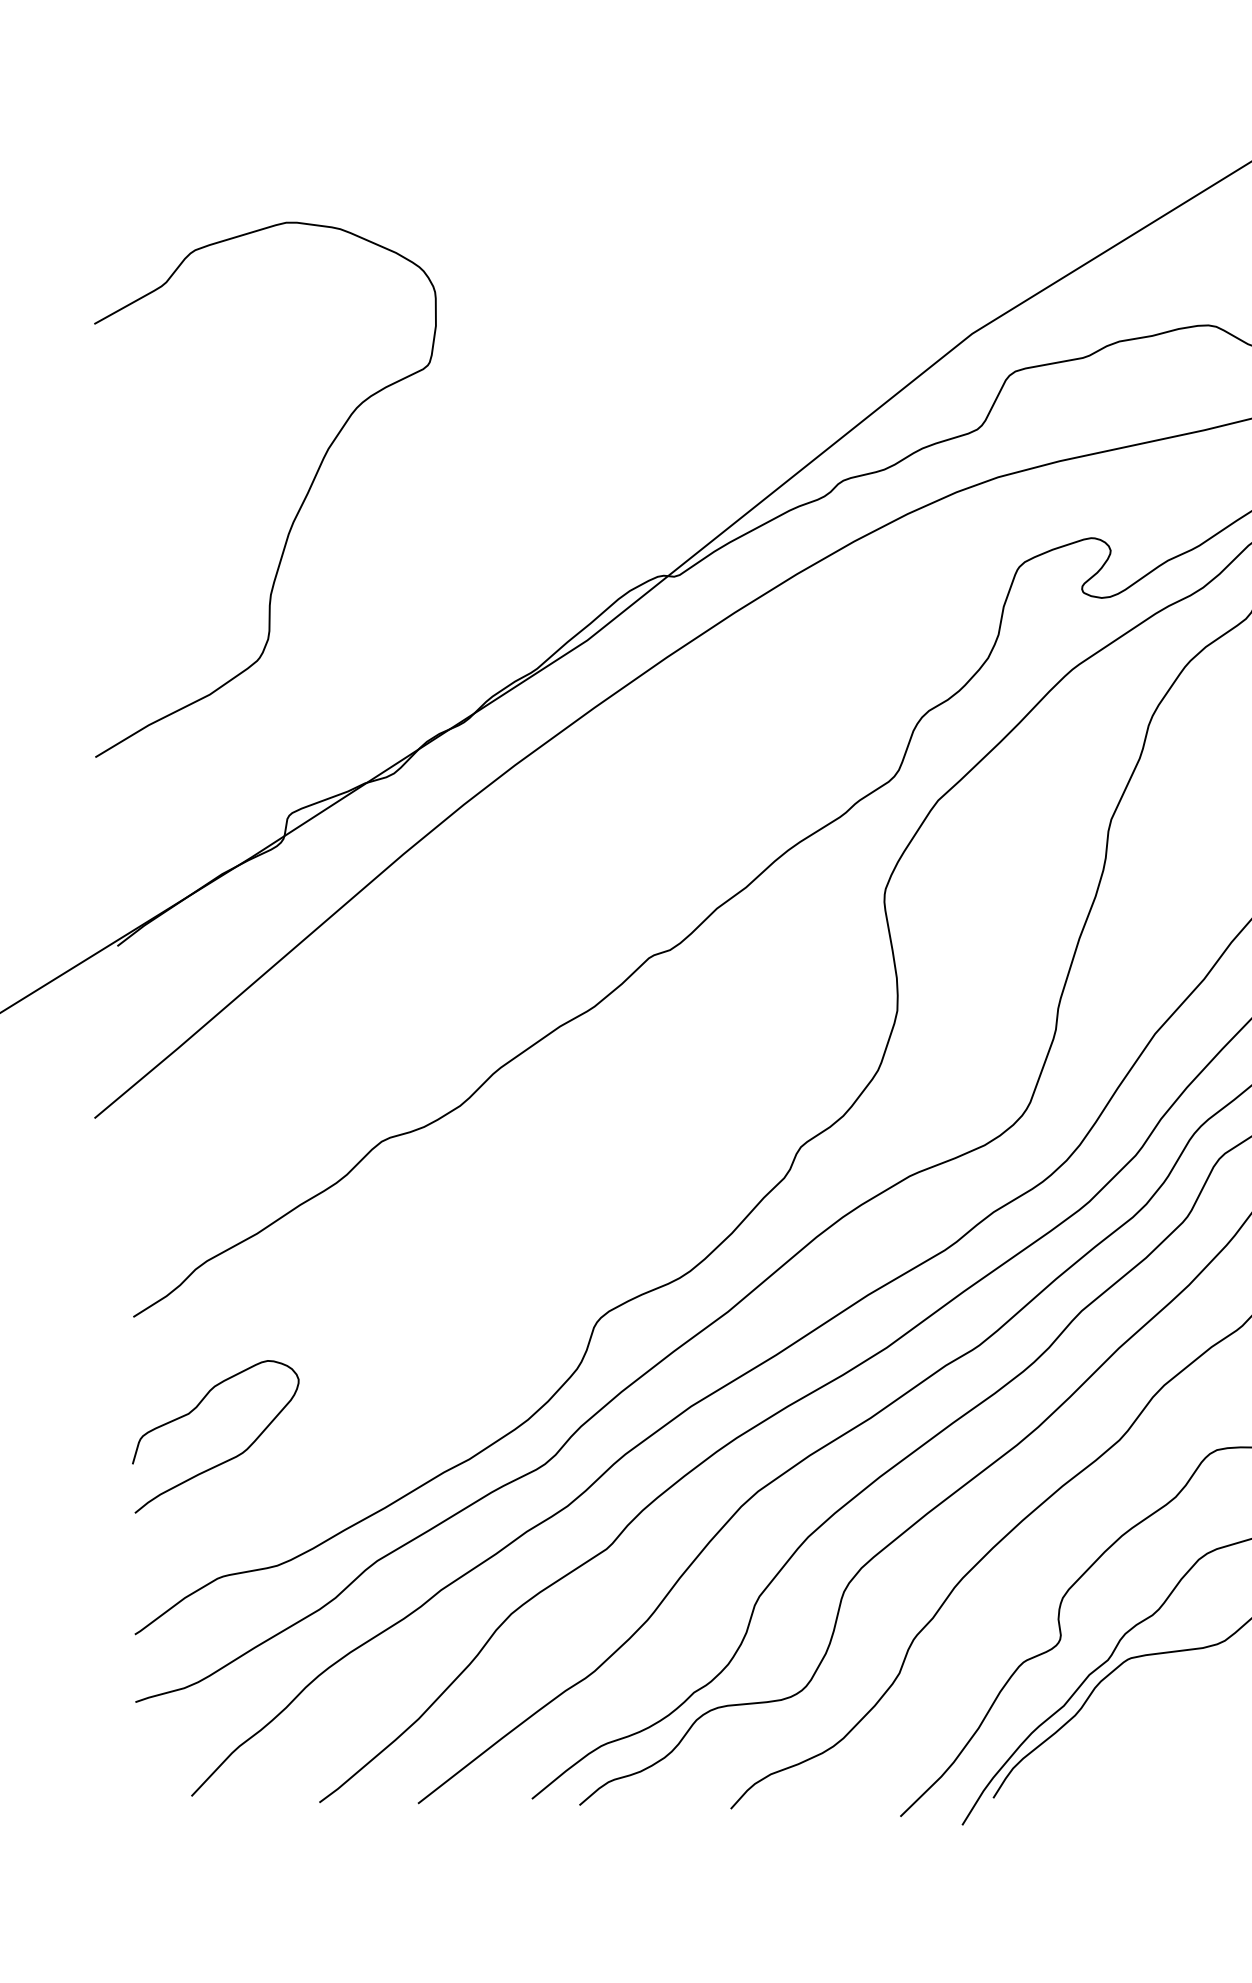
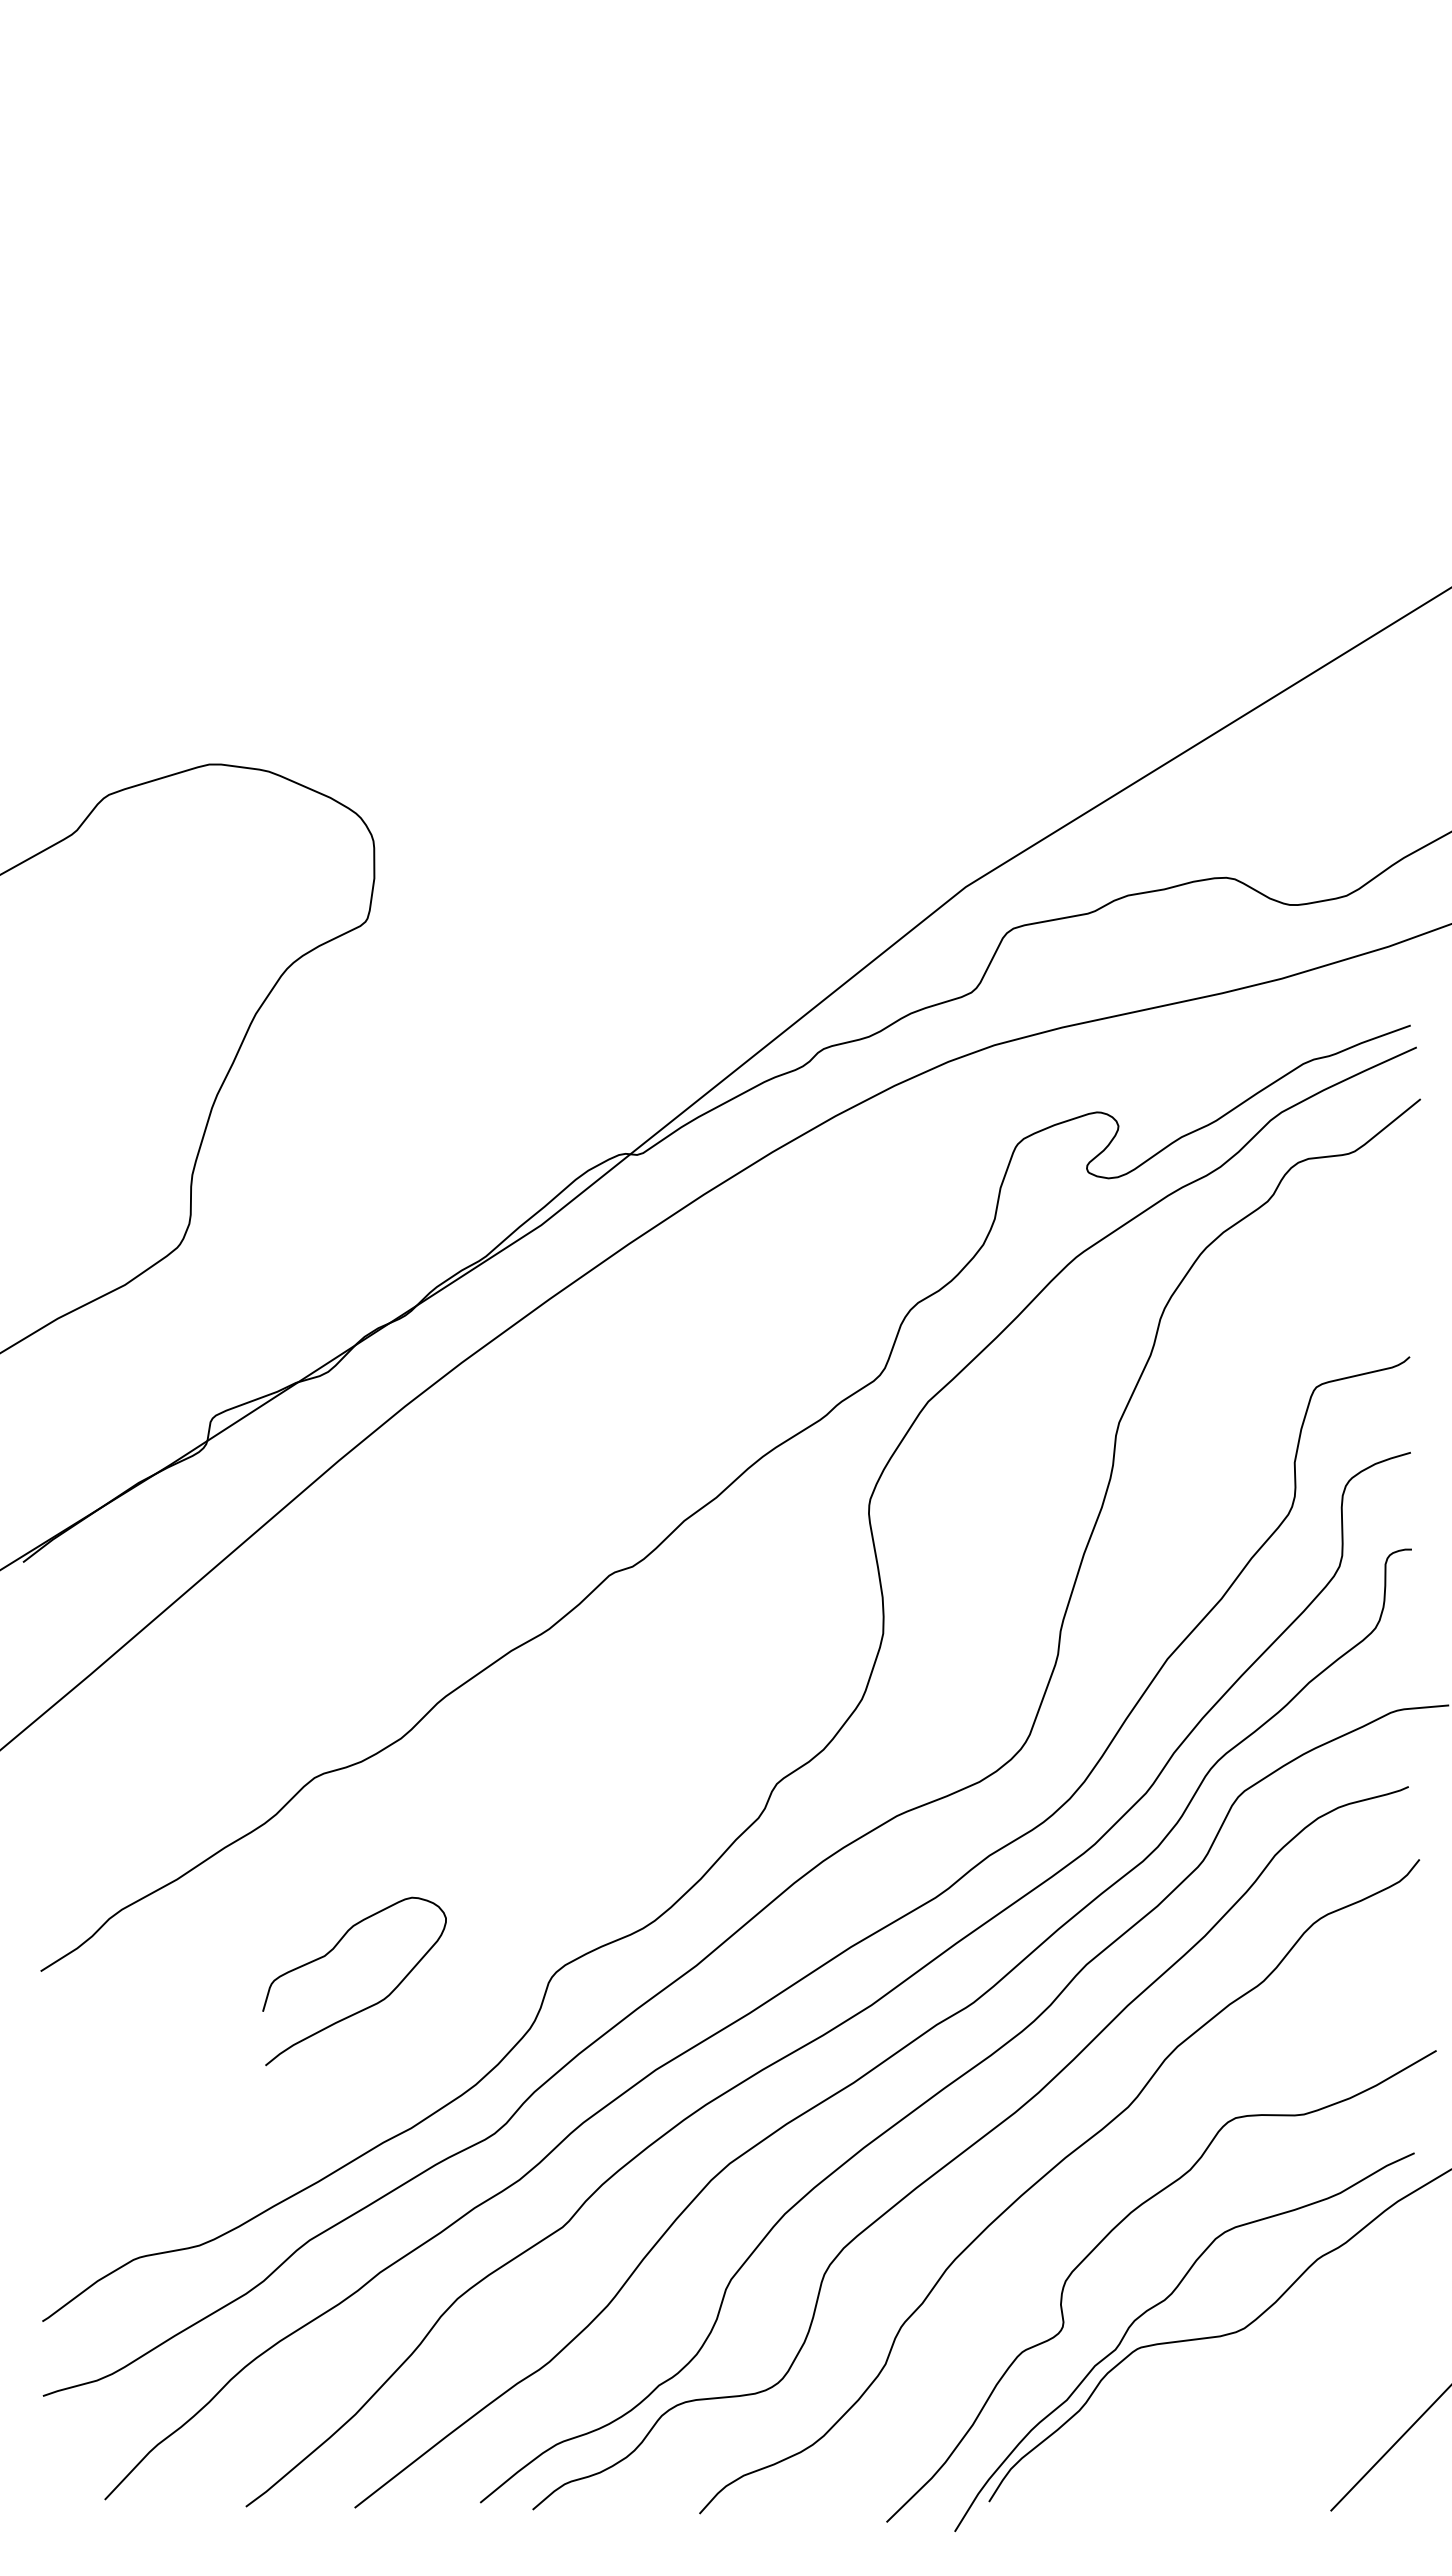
curve: (223, 1461) -> (363, 2008), moved

